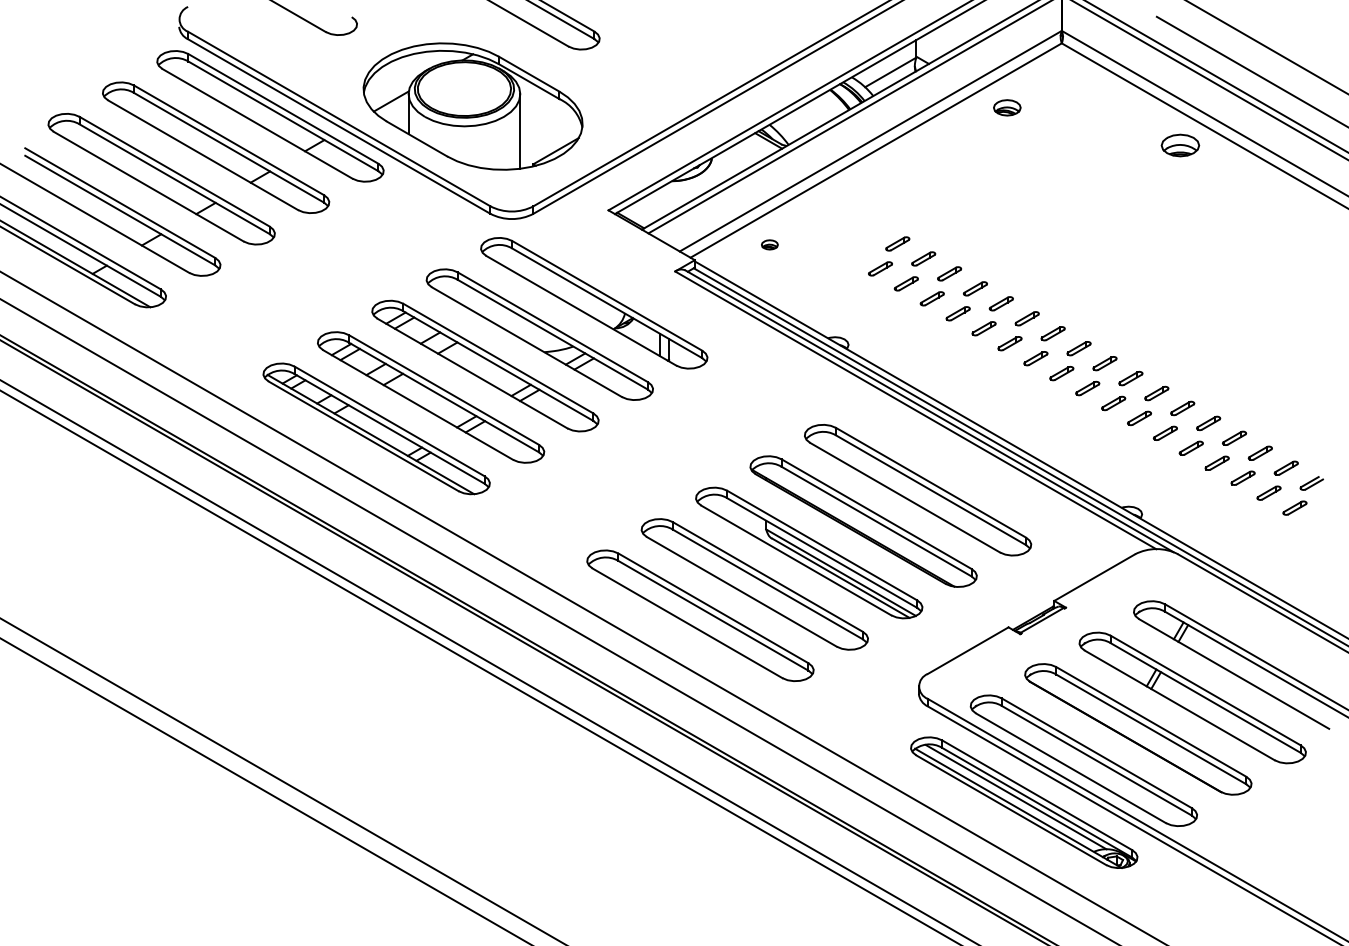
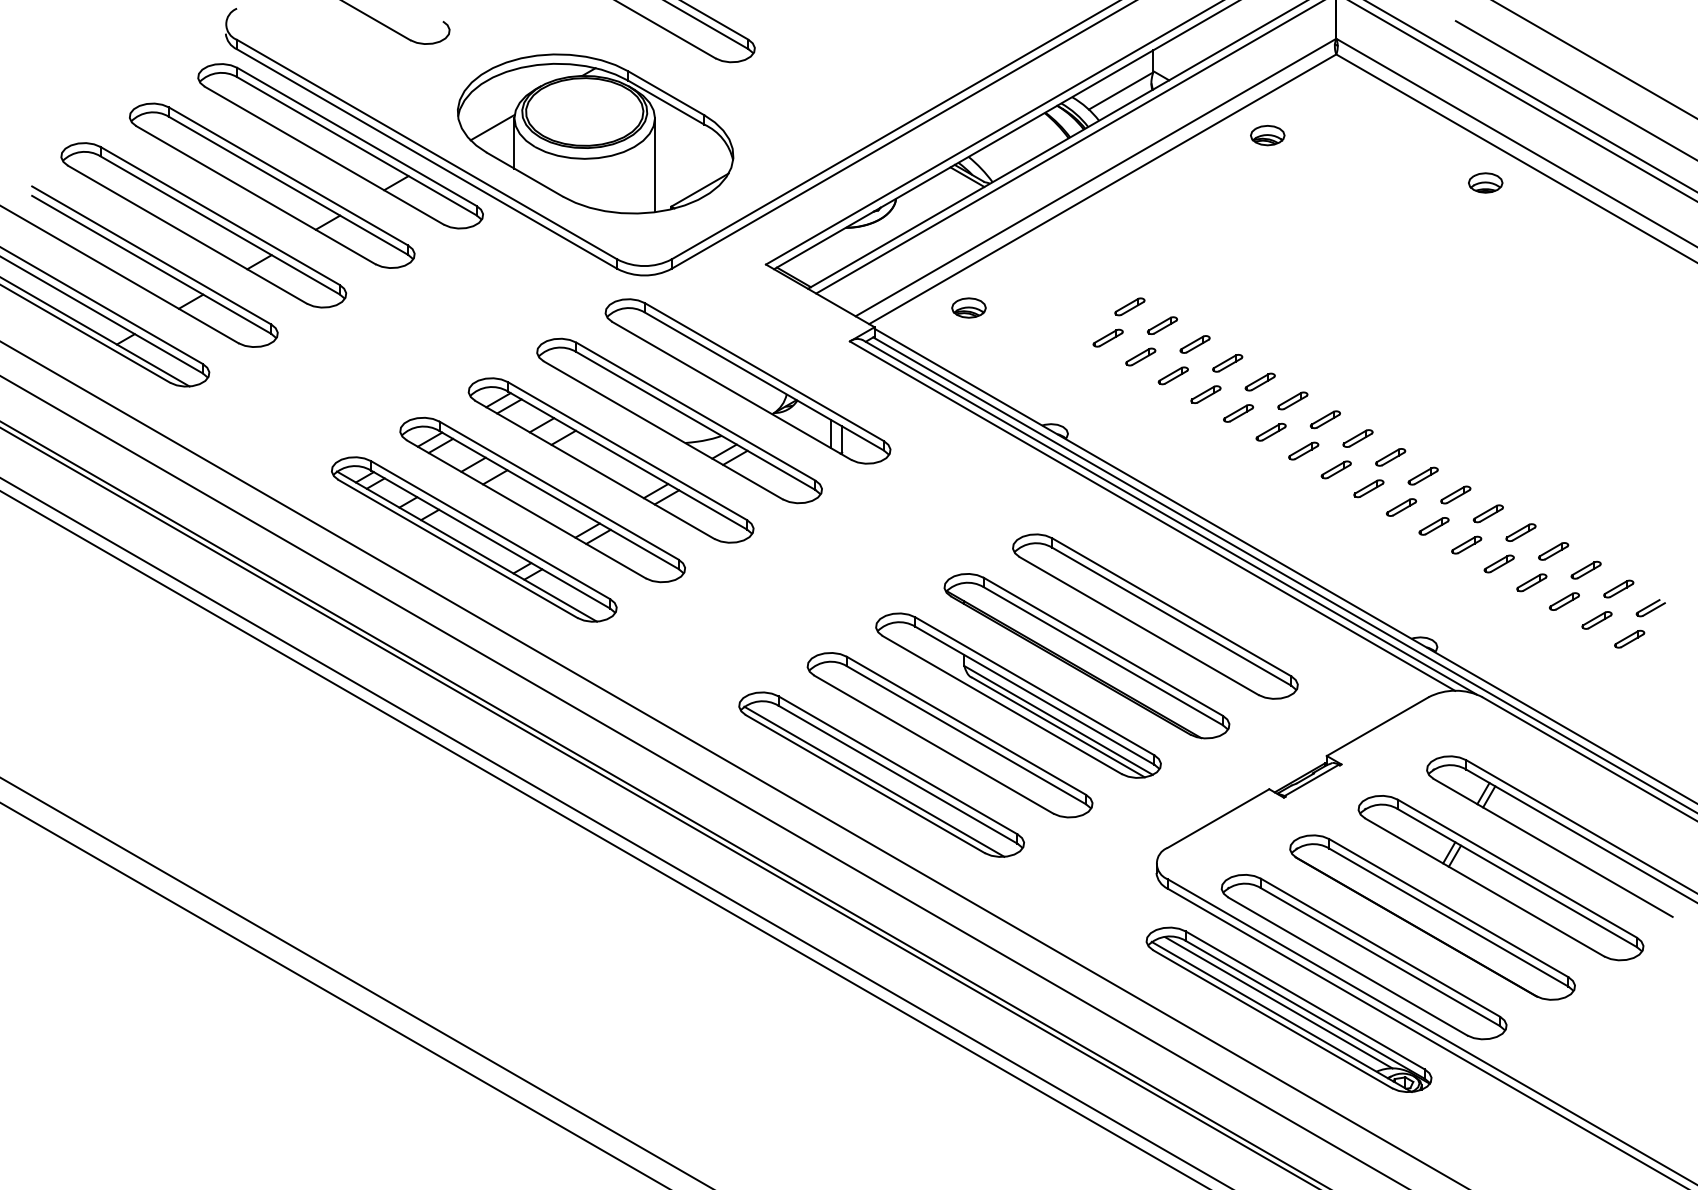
part: (1180, 145) -> (1485, 182), size x0.71
part: (769, 244) -> (968, 307), size x1.67
line: (694, 621) -> (874, 781), added

